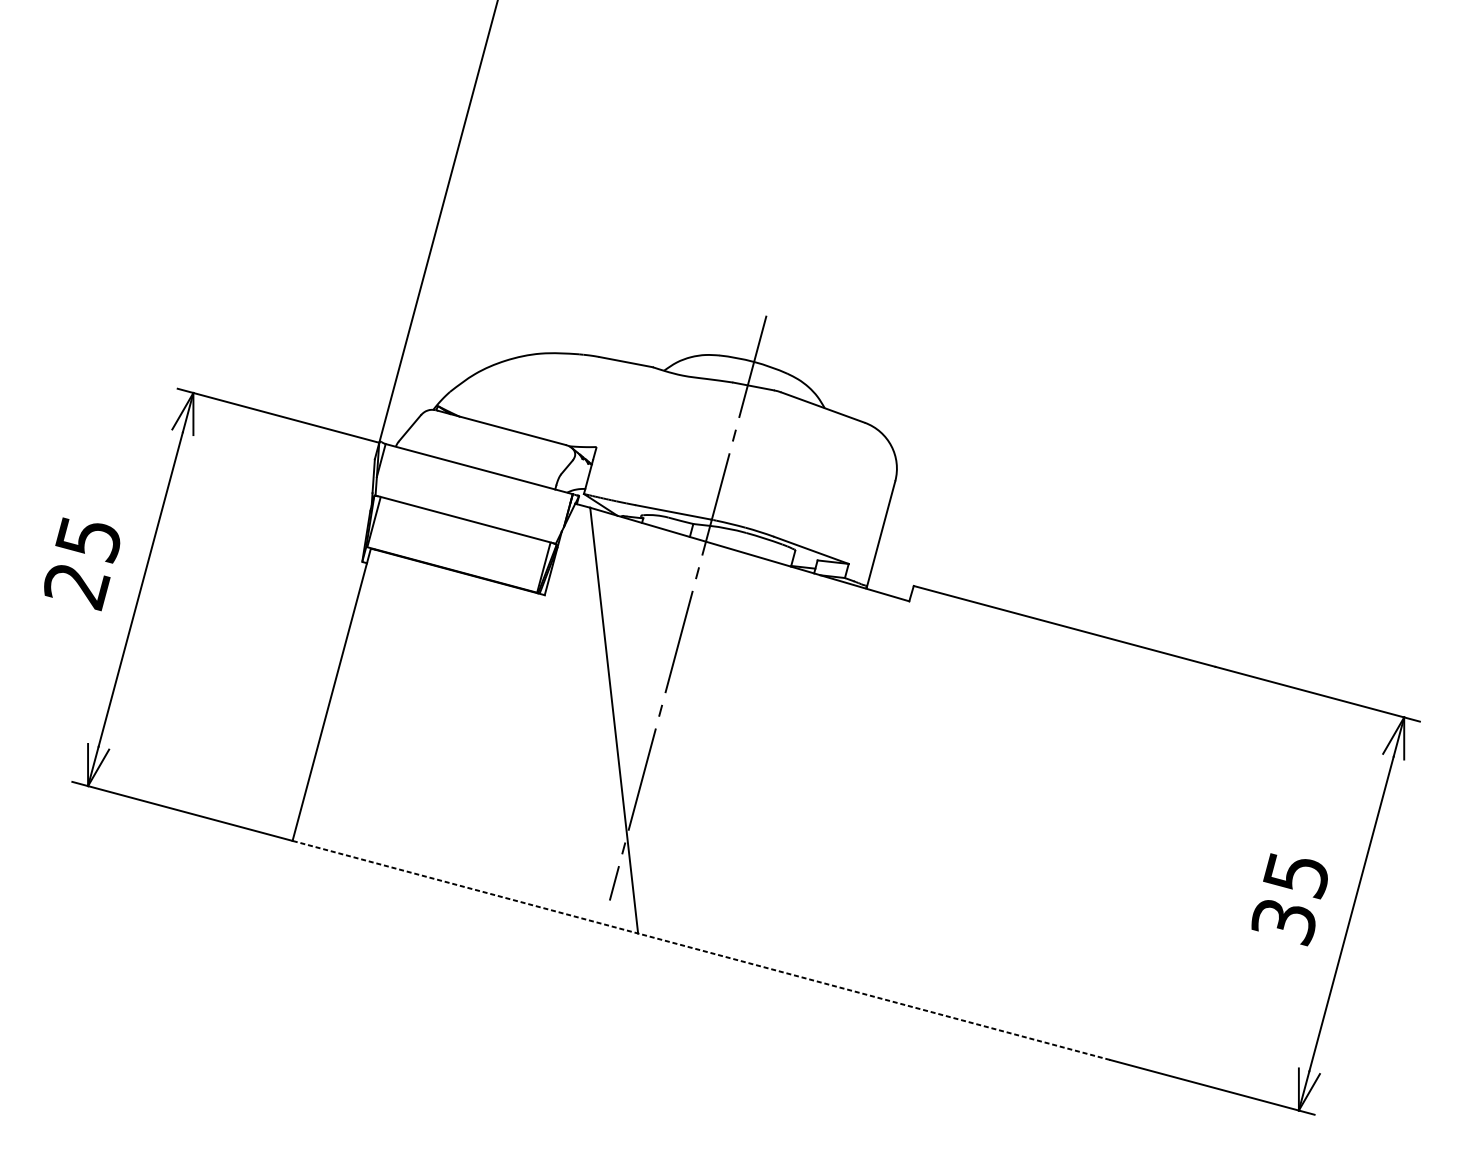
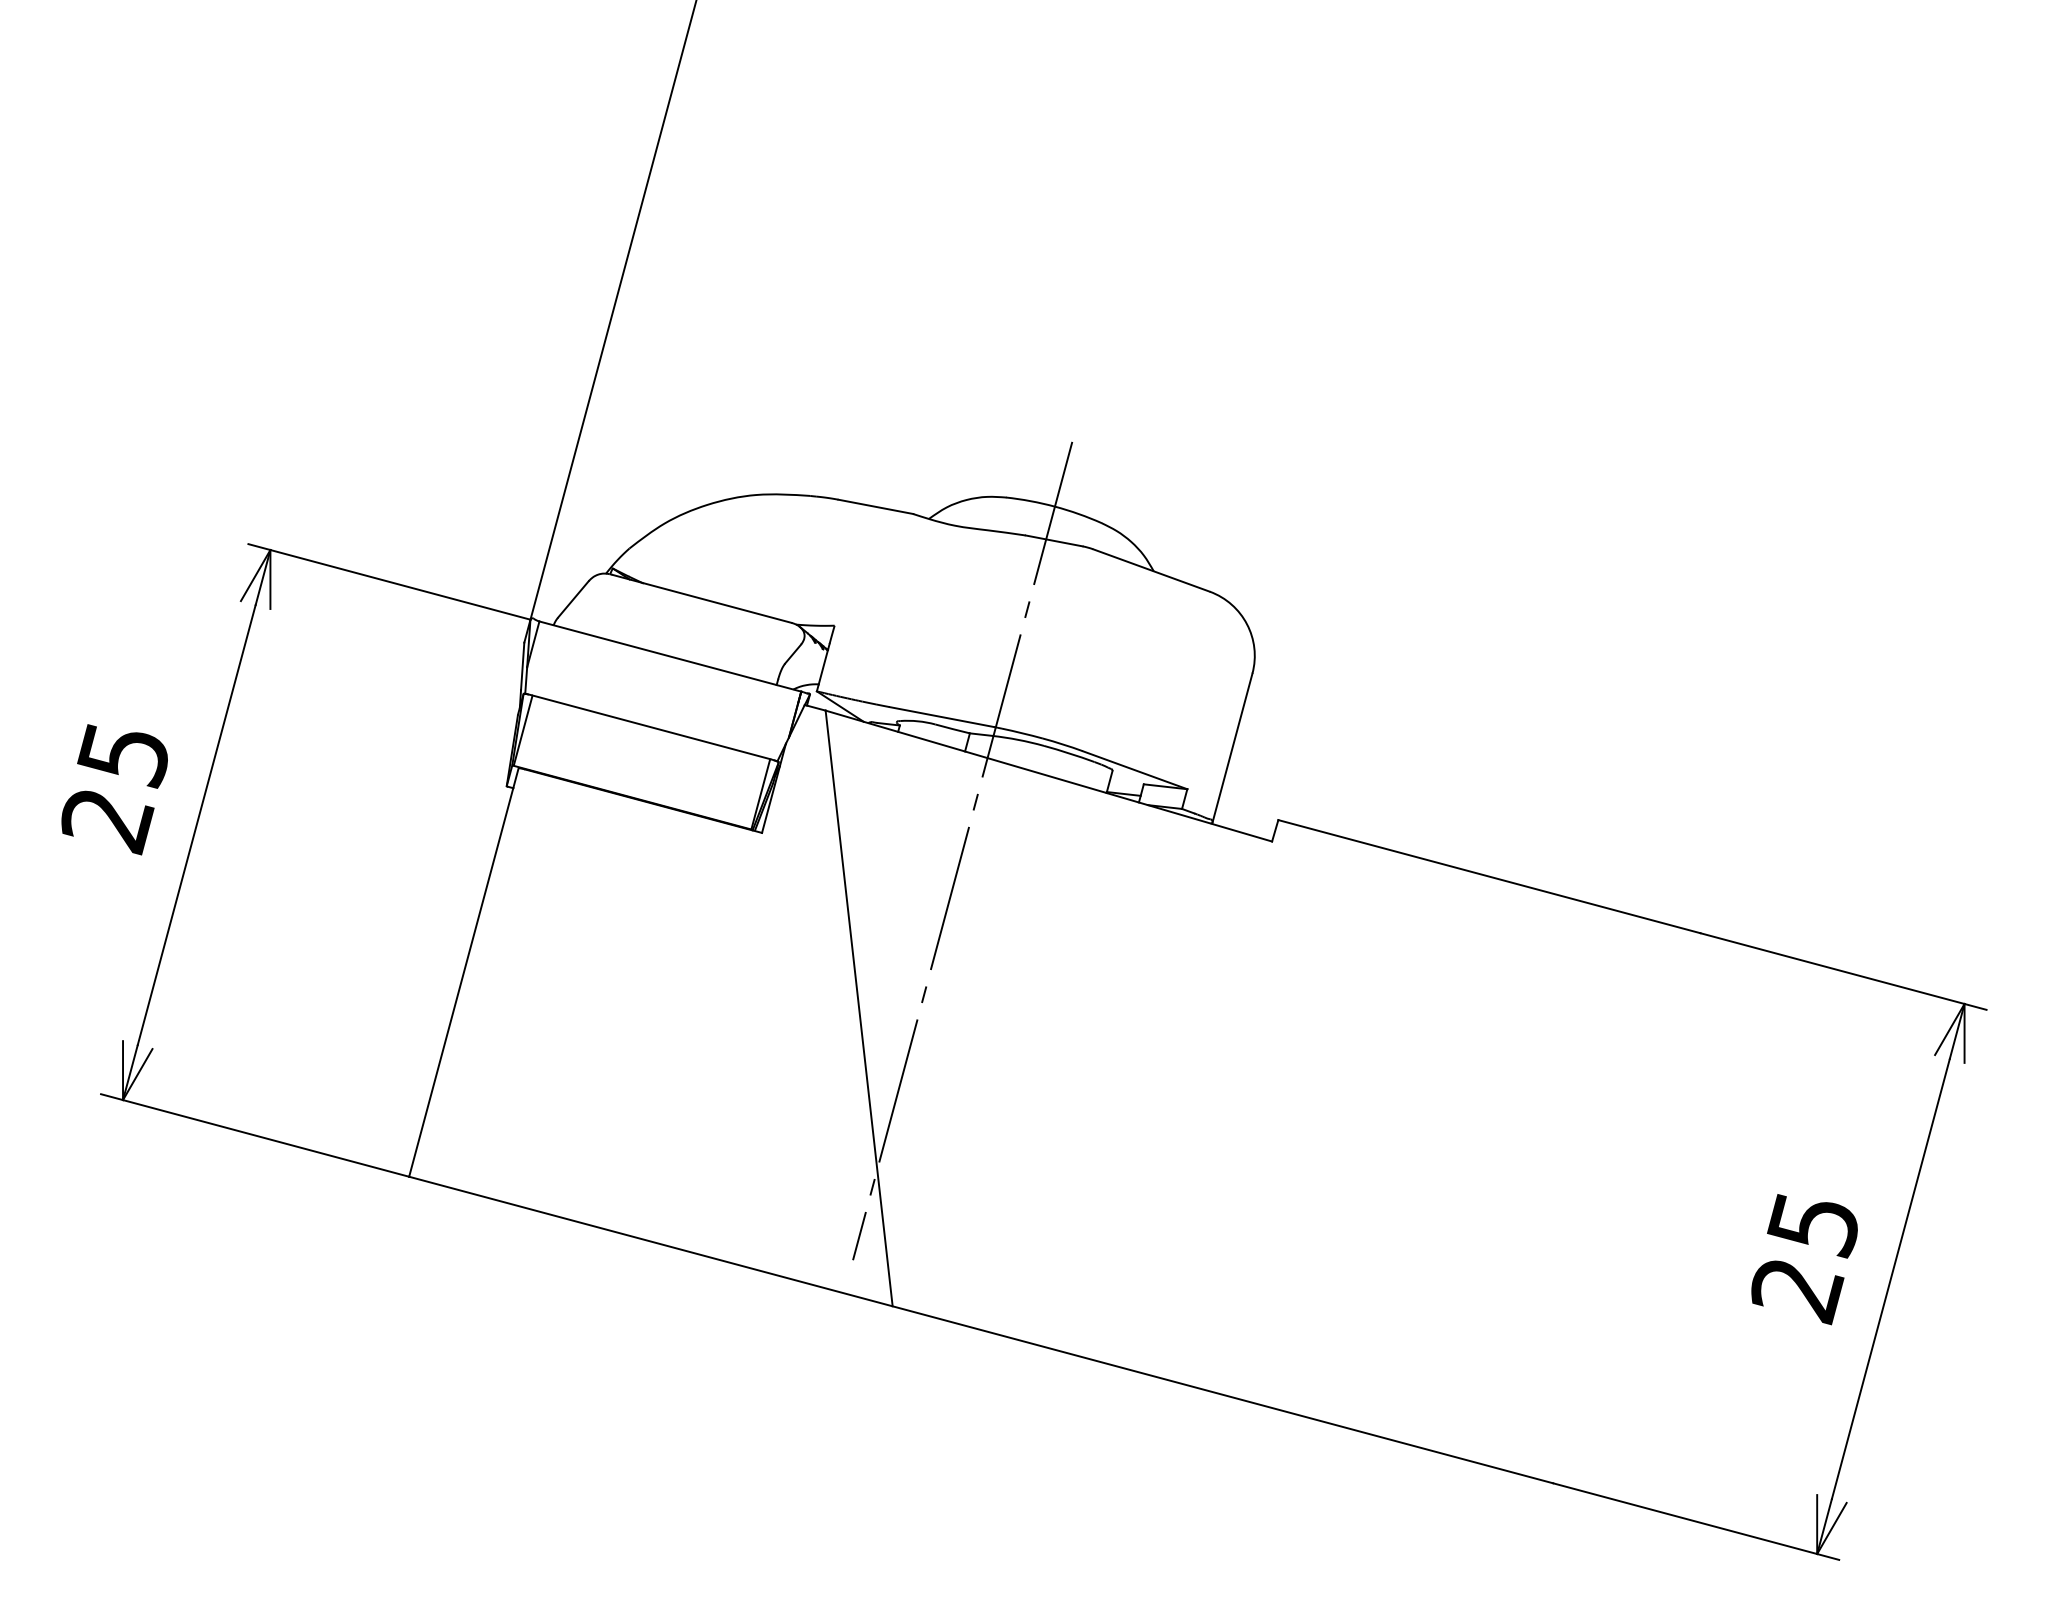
text: (1284, 923) -> (1797, 1292), 35 -> 25
line: (700, 950) -> (980, 1329), dashed -> solid

